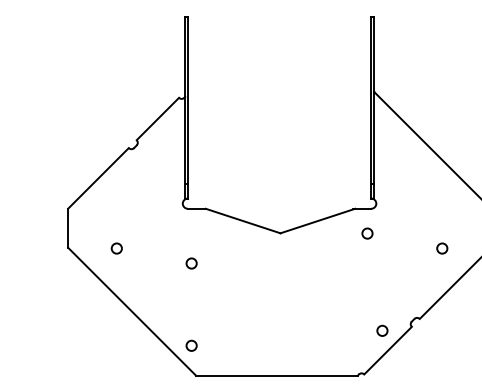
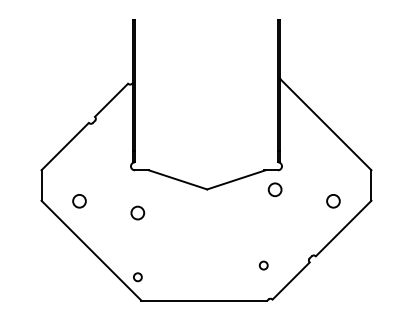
circle: (366, 233) -> (274, 189), size x1.6
circle: (116, 248) -> (79, 201), size x1.6
circle: (442, 248) -> (333, 201), size x1.6
circle: (191, 262) -> (137, 212), size x1.6
circle: (382, 330) -> (263, 265), moved

